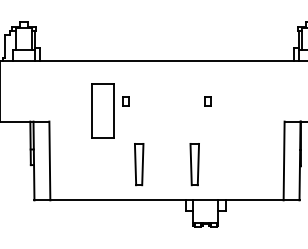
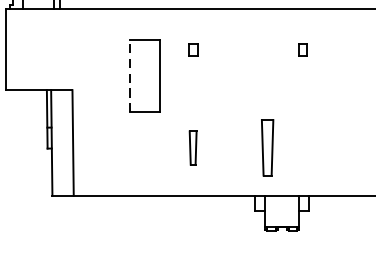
part: (125, 101) -> (193, 49), moved
part: (207, 101) -> (302, 49), moved
line: (92, 110) -> (130, 75), solid -> dashed
part: (139, 164) -> (193, 147), size x0.6

